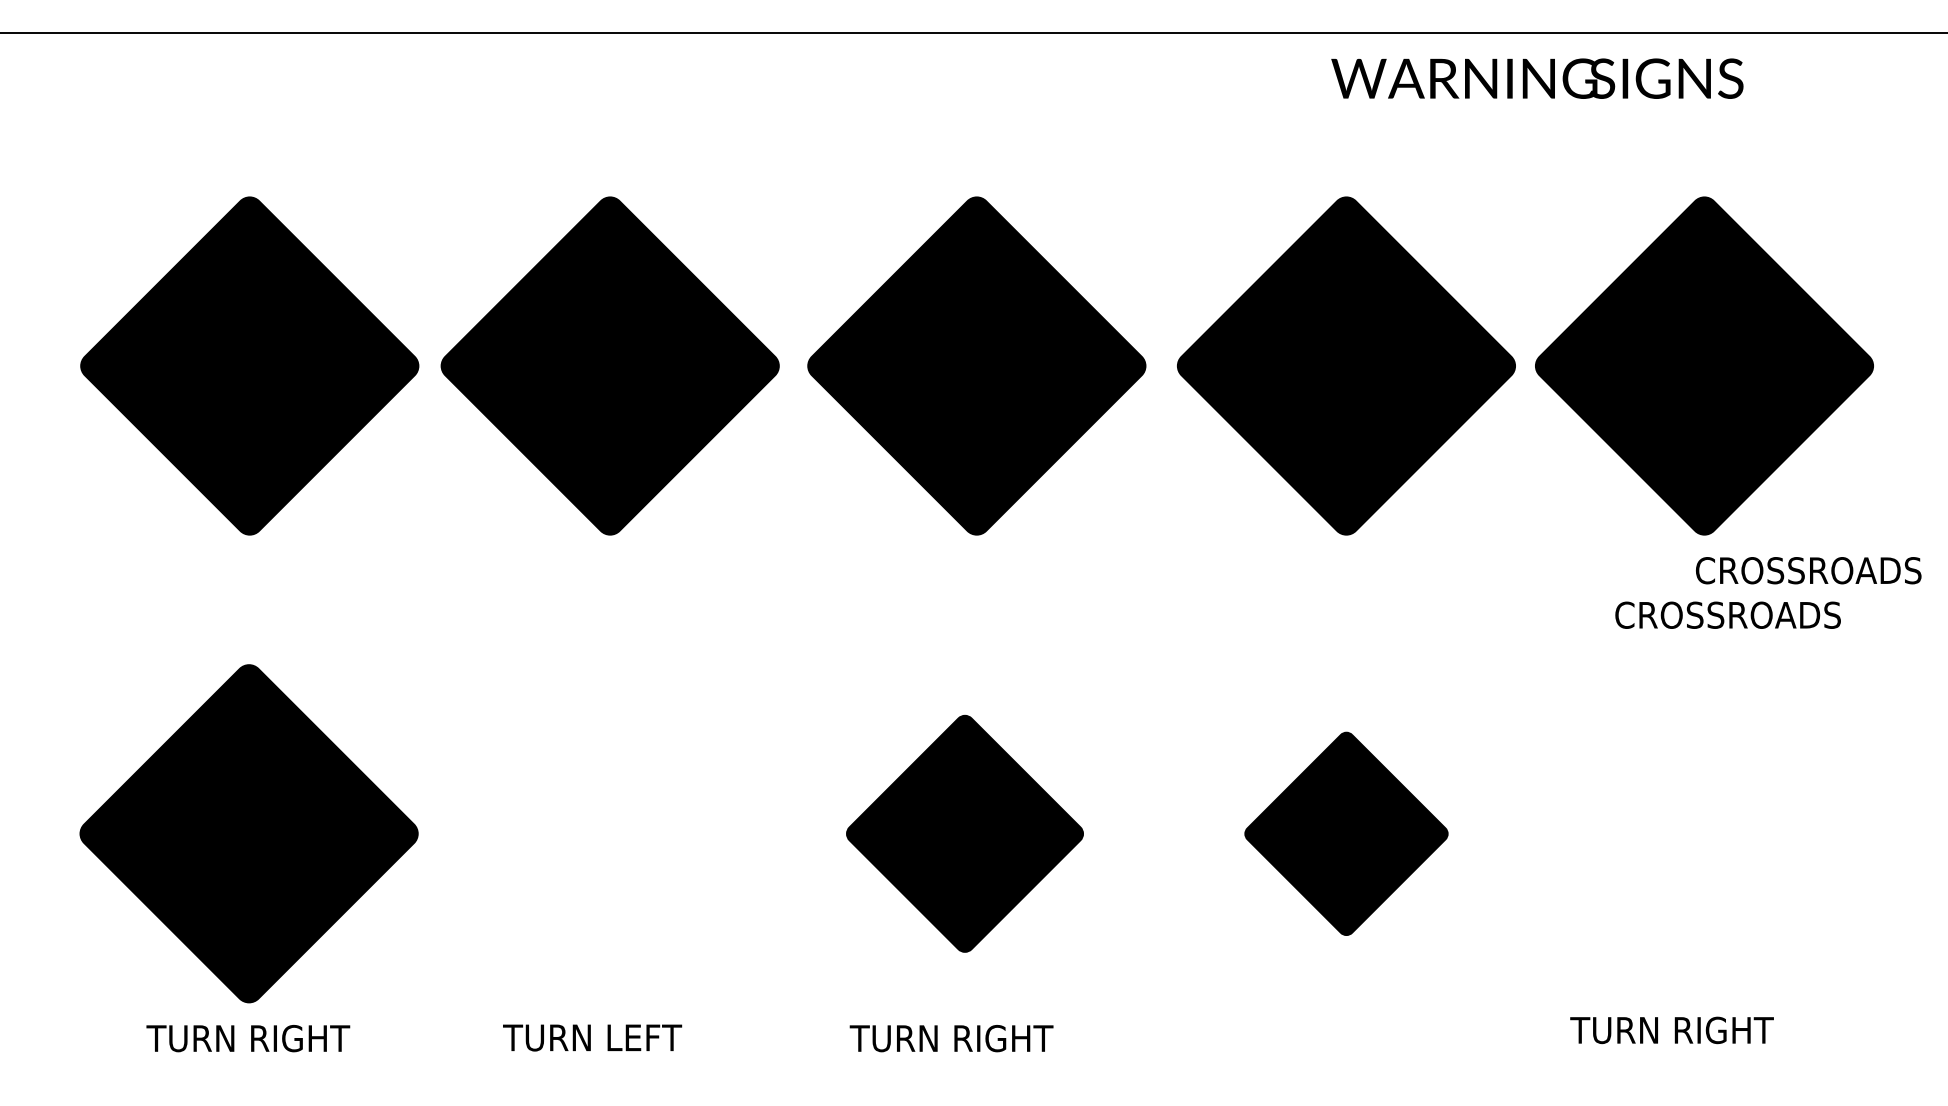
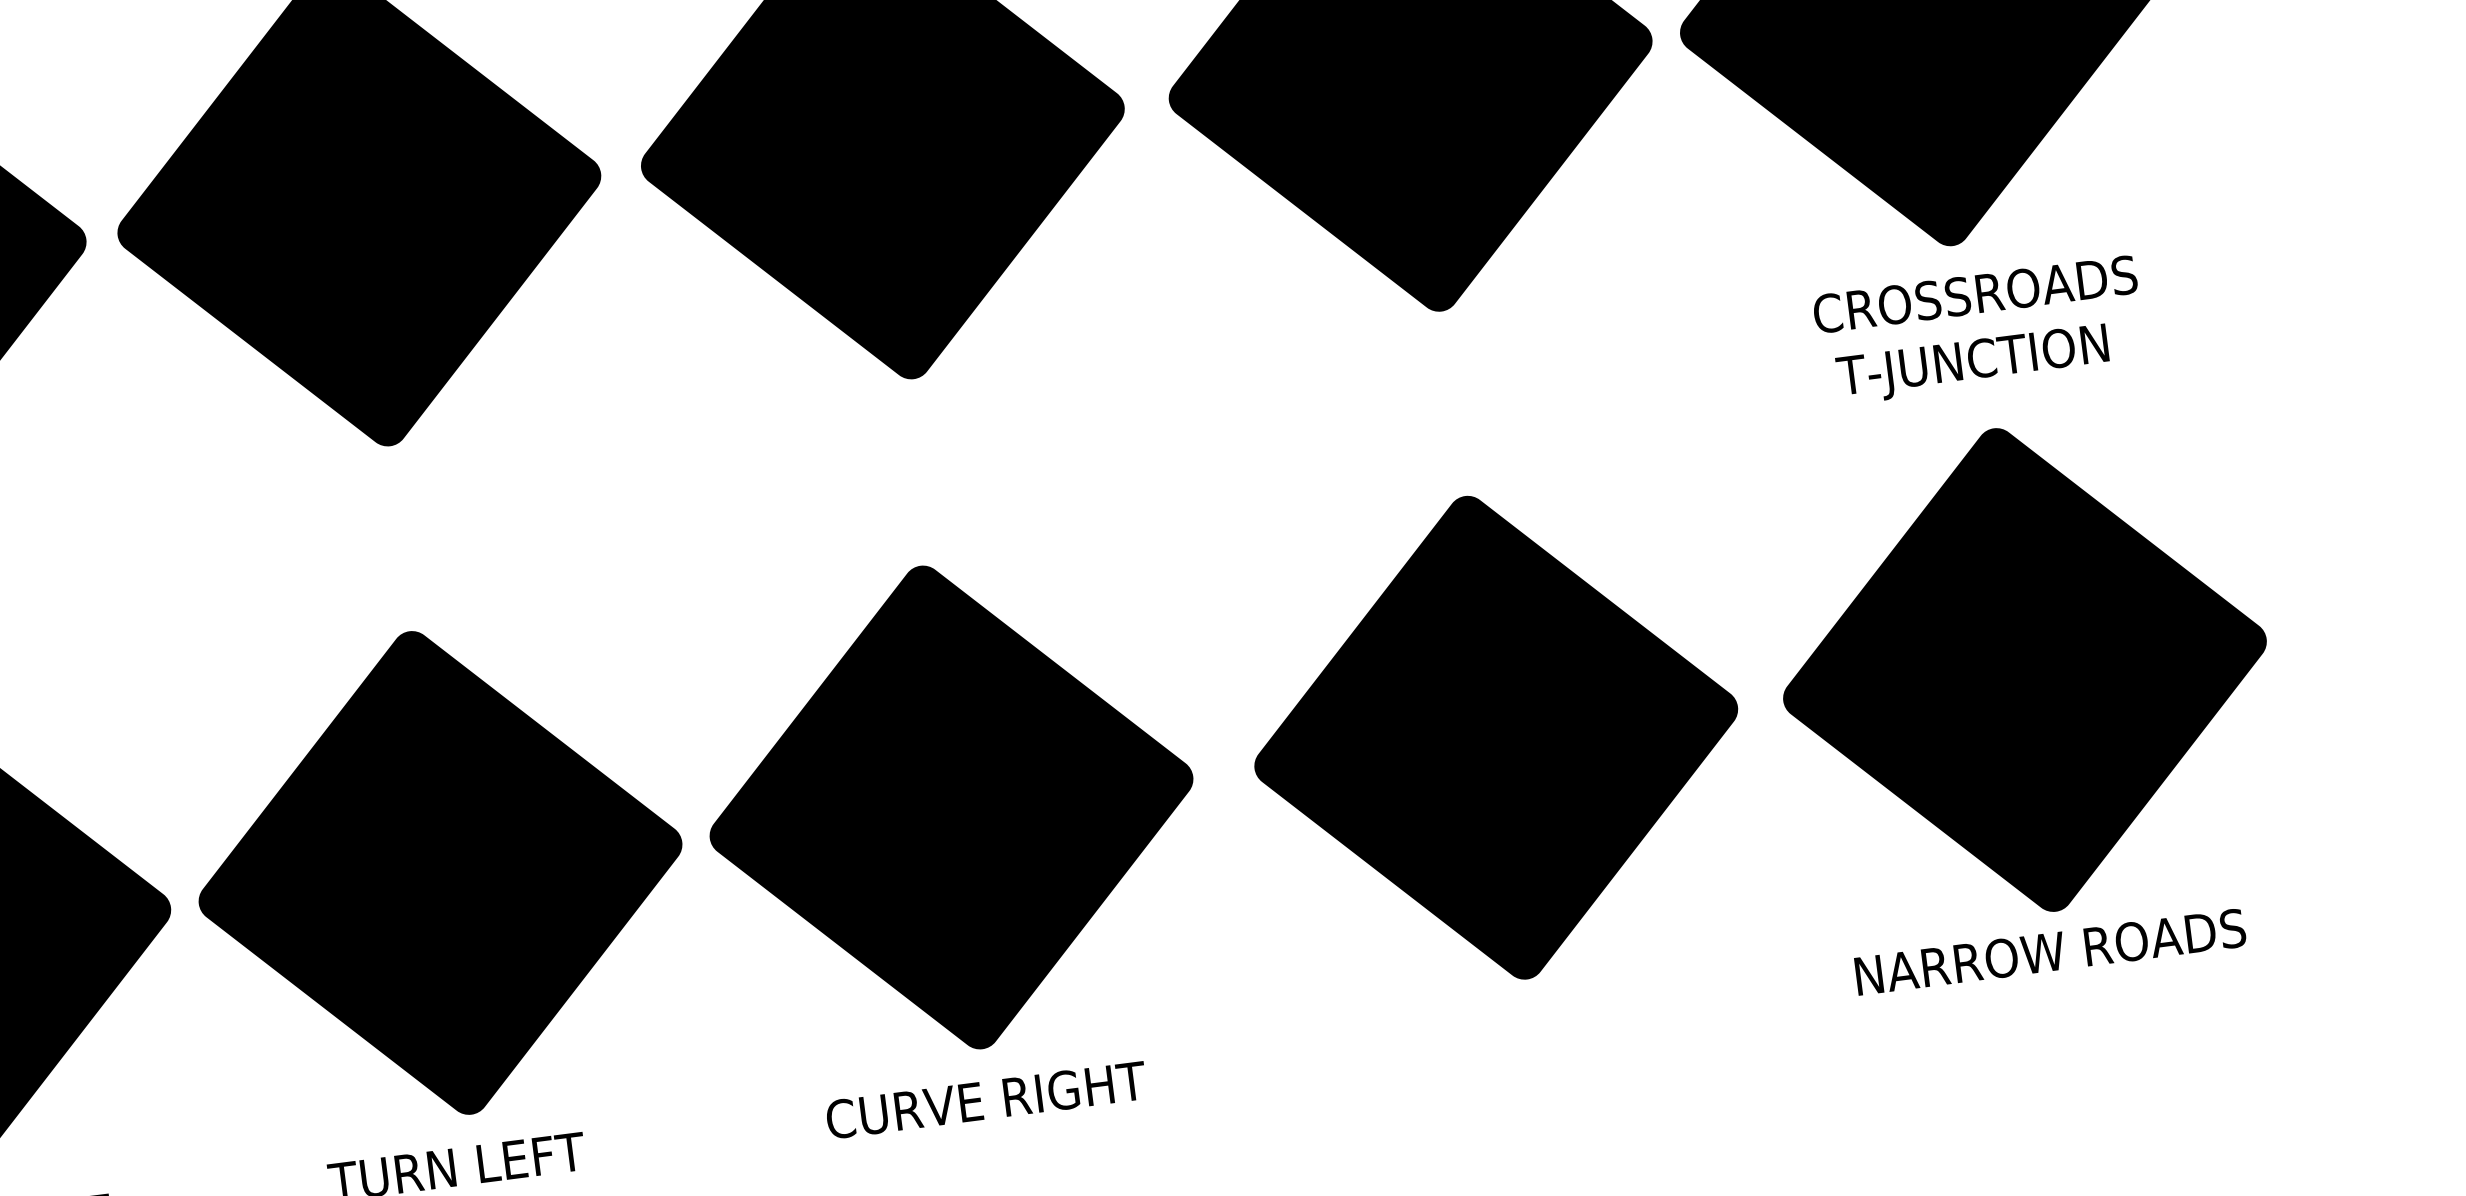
text: (1808, 570) -> (1974, 294), moved
text: (1726, 618) -> (1999, 360), CROSSROADS -> T-JUNCTION
part: (606, 833) -> (439, 872), added
part: (964, 833) -> (950, 807), size x1.43
part: (1346, 833) -> (1496, 737), size x1.67
part: (1716, 833) -> (2024, 669), added
text: (1707, 1030) -> (2047, 952), TURN RIGHT -> NARROW ROADS
text: (961, 1038) -> (983, 1100), TURN RIGHT -> CURVE RIGHT

